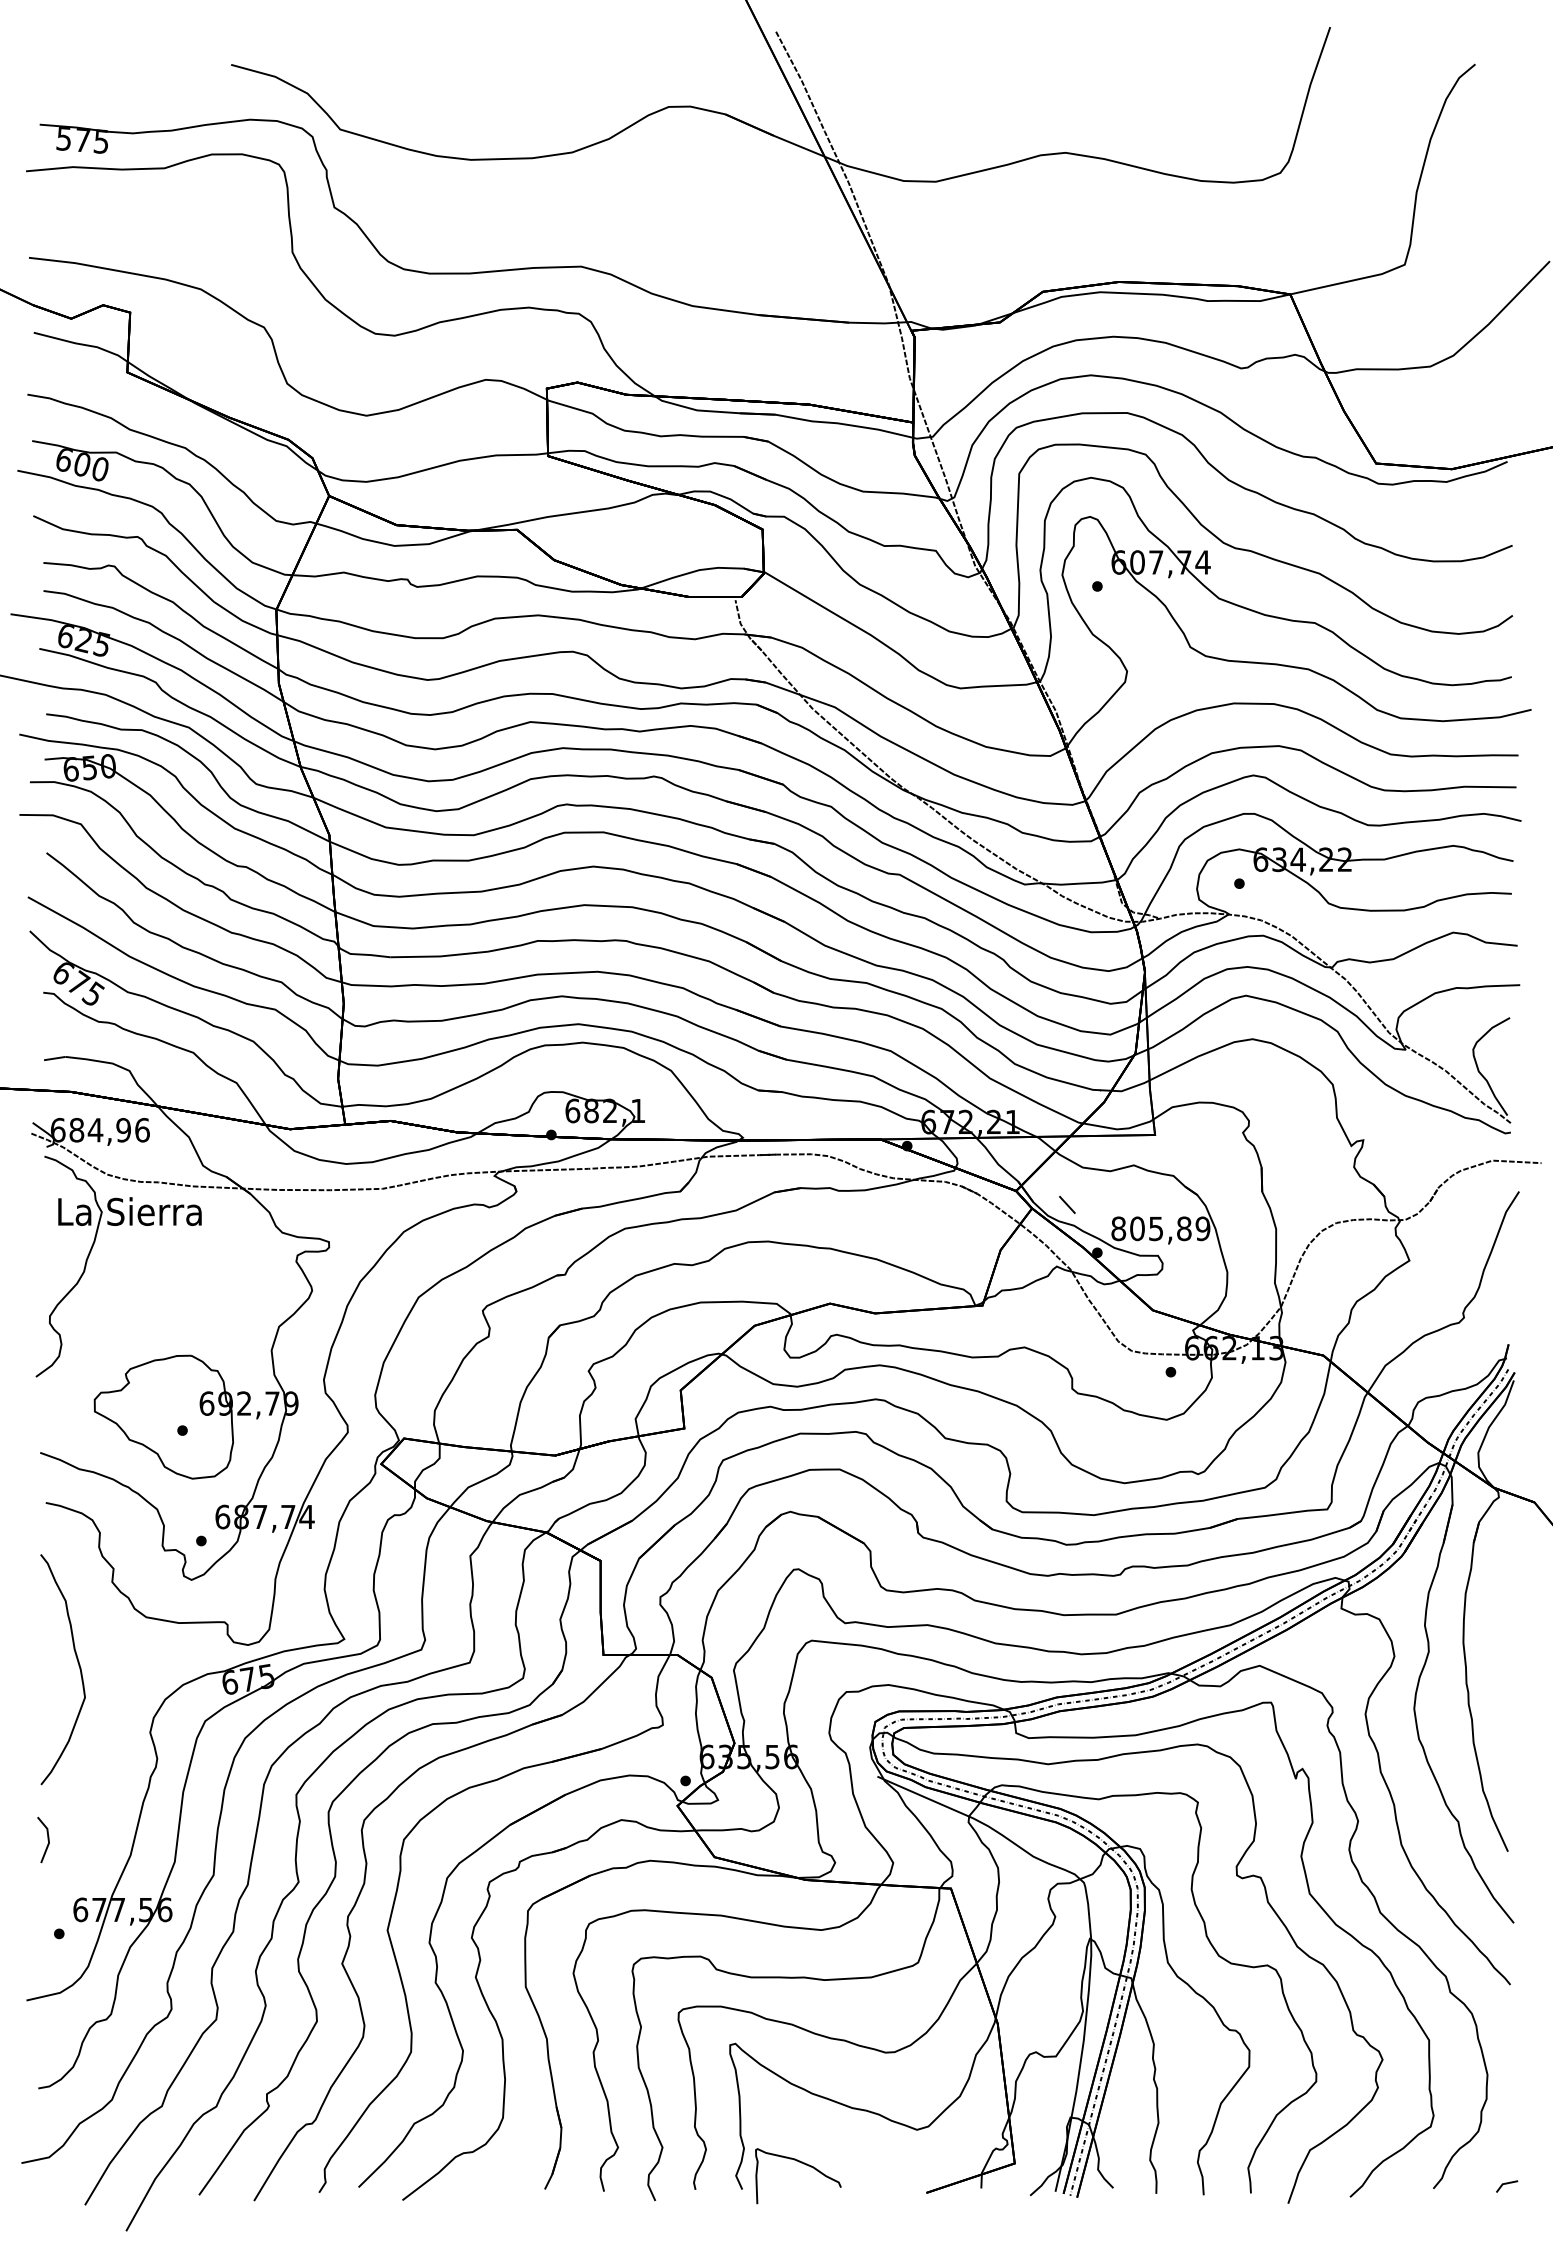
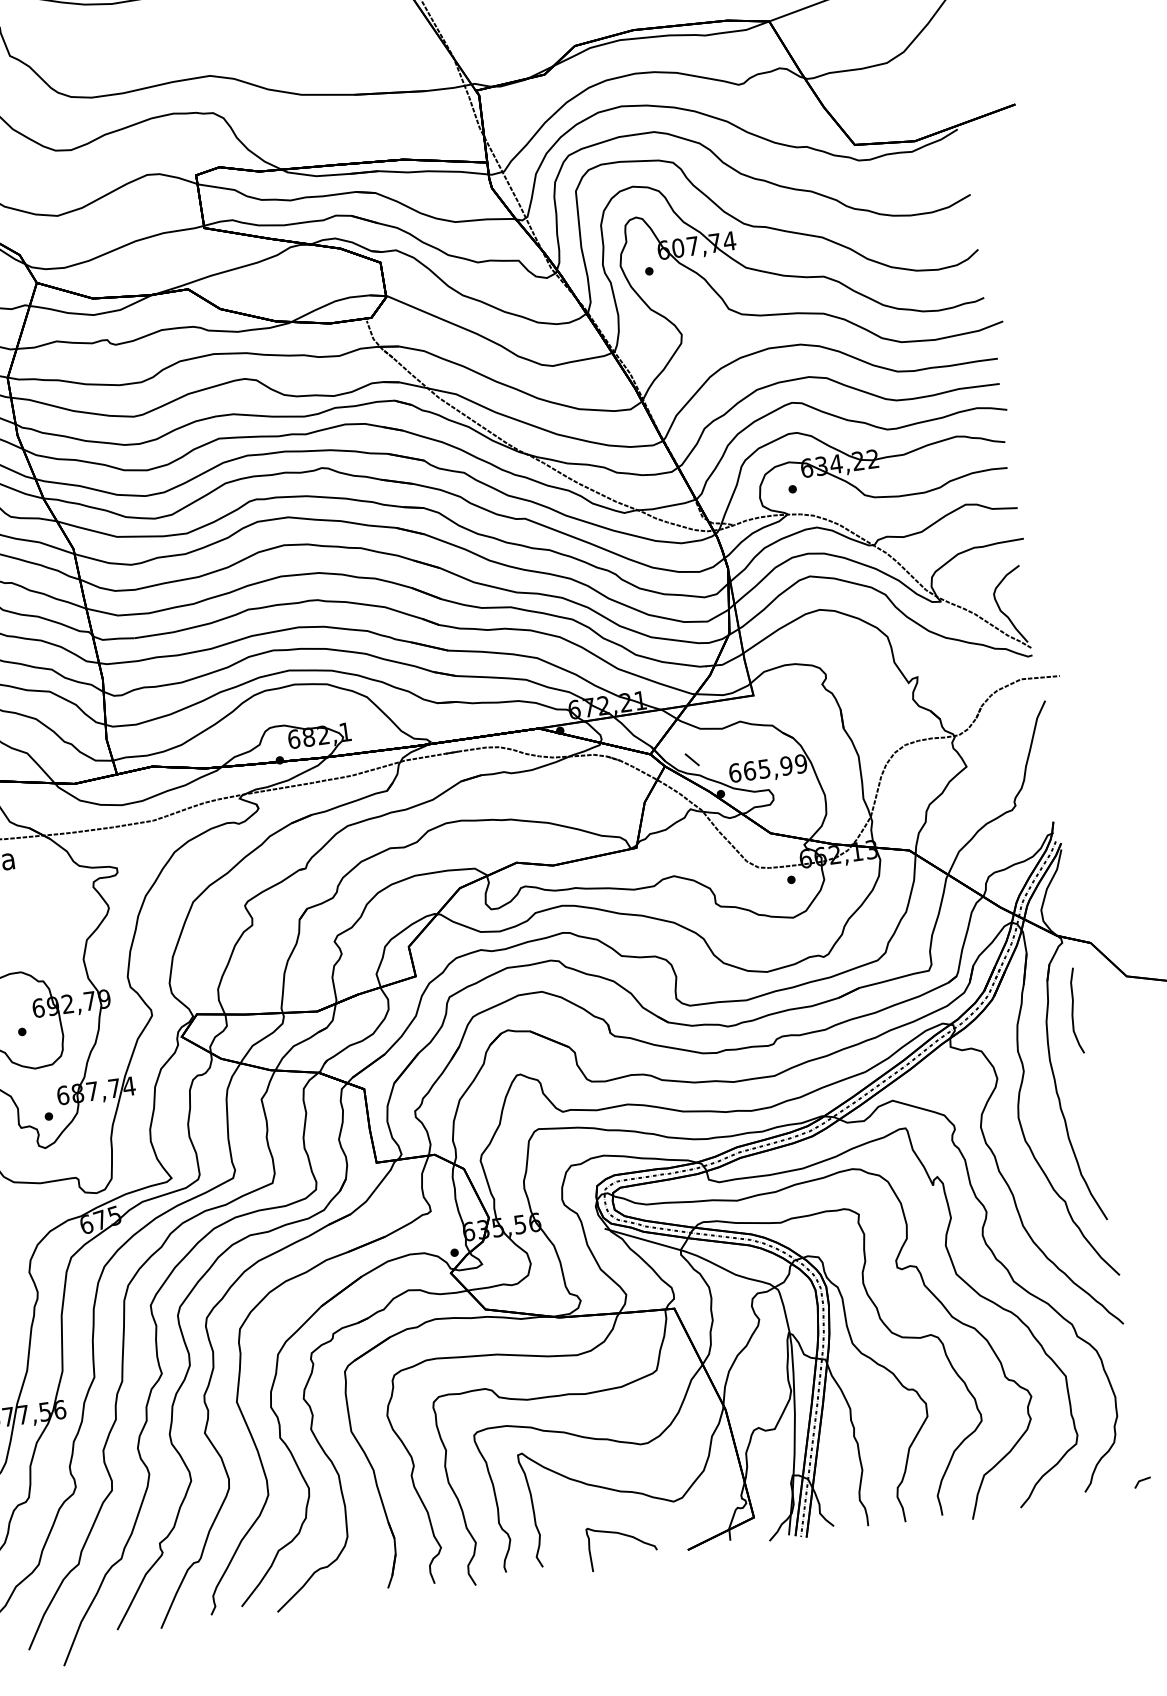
text: (1151, 1228) -> (760, 769), 805,89 -> 665,99
curve: (1501, 1584) -> (1073, 1010), added
curve: (803, 2164) -> (625, 1535), moved

